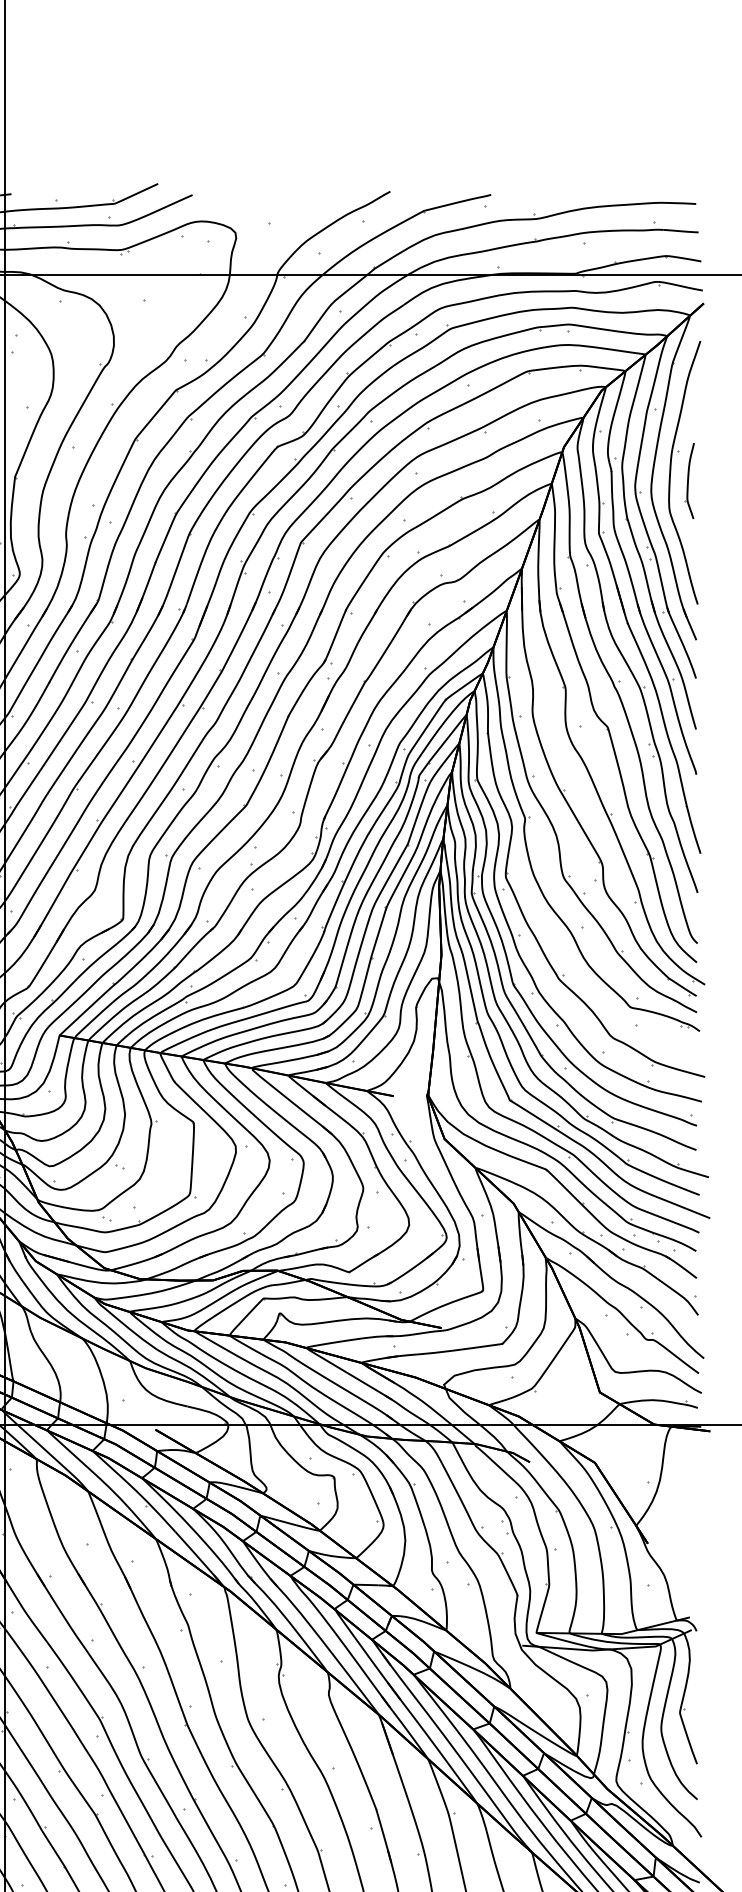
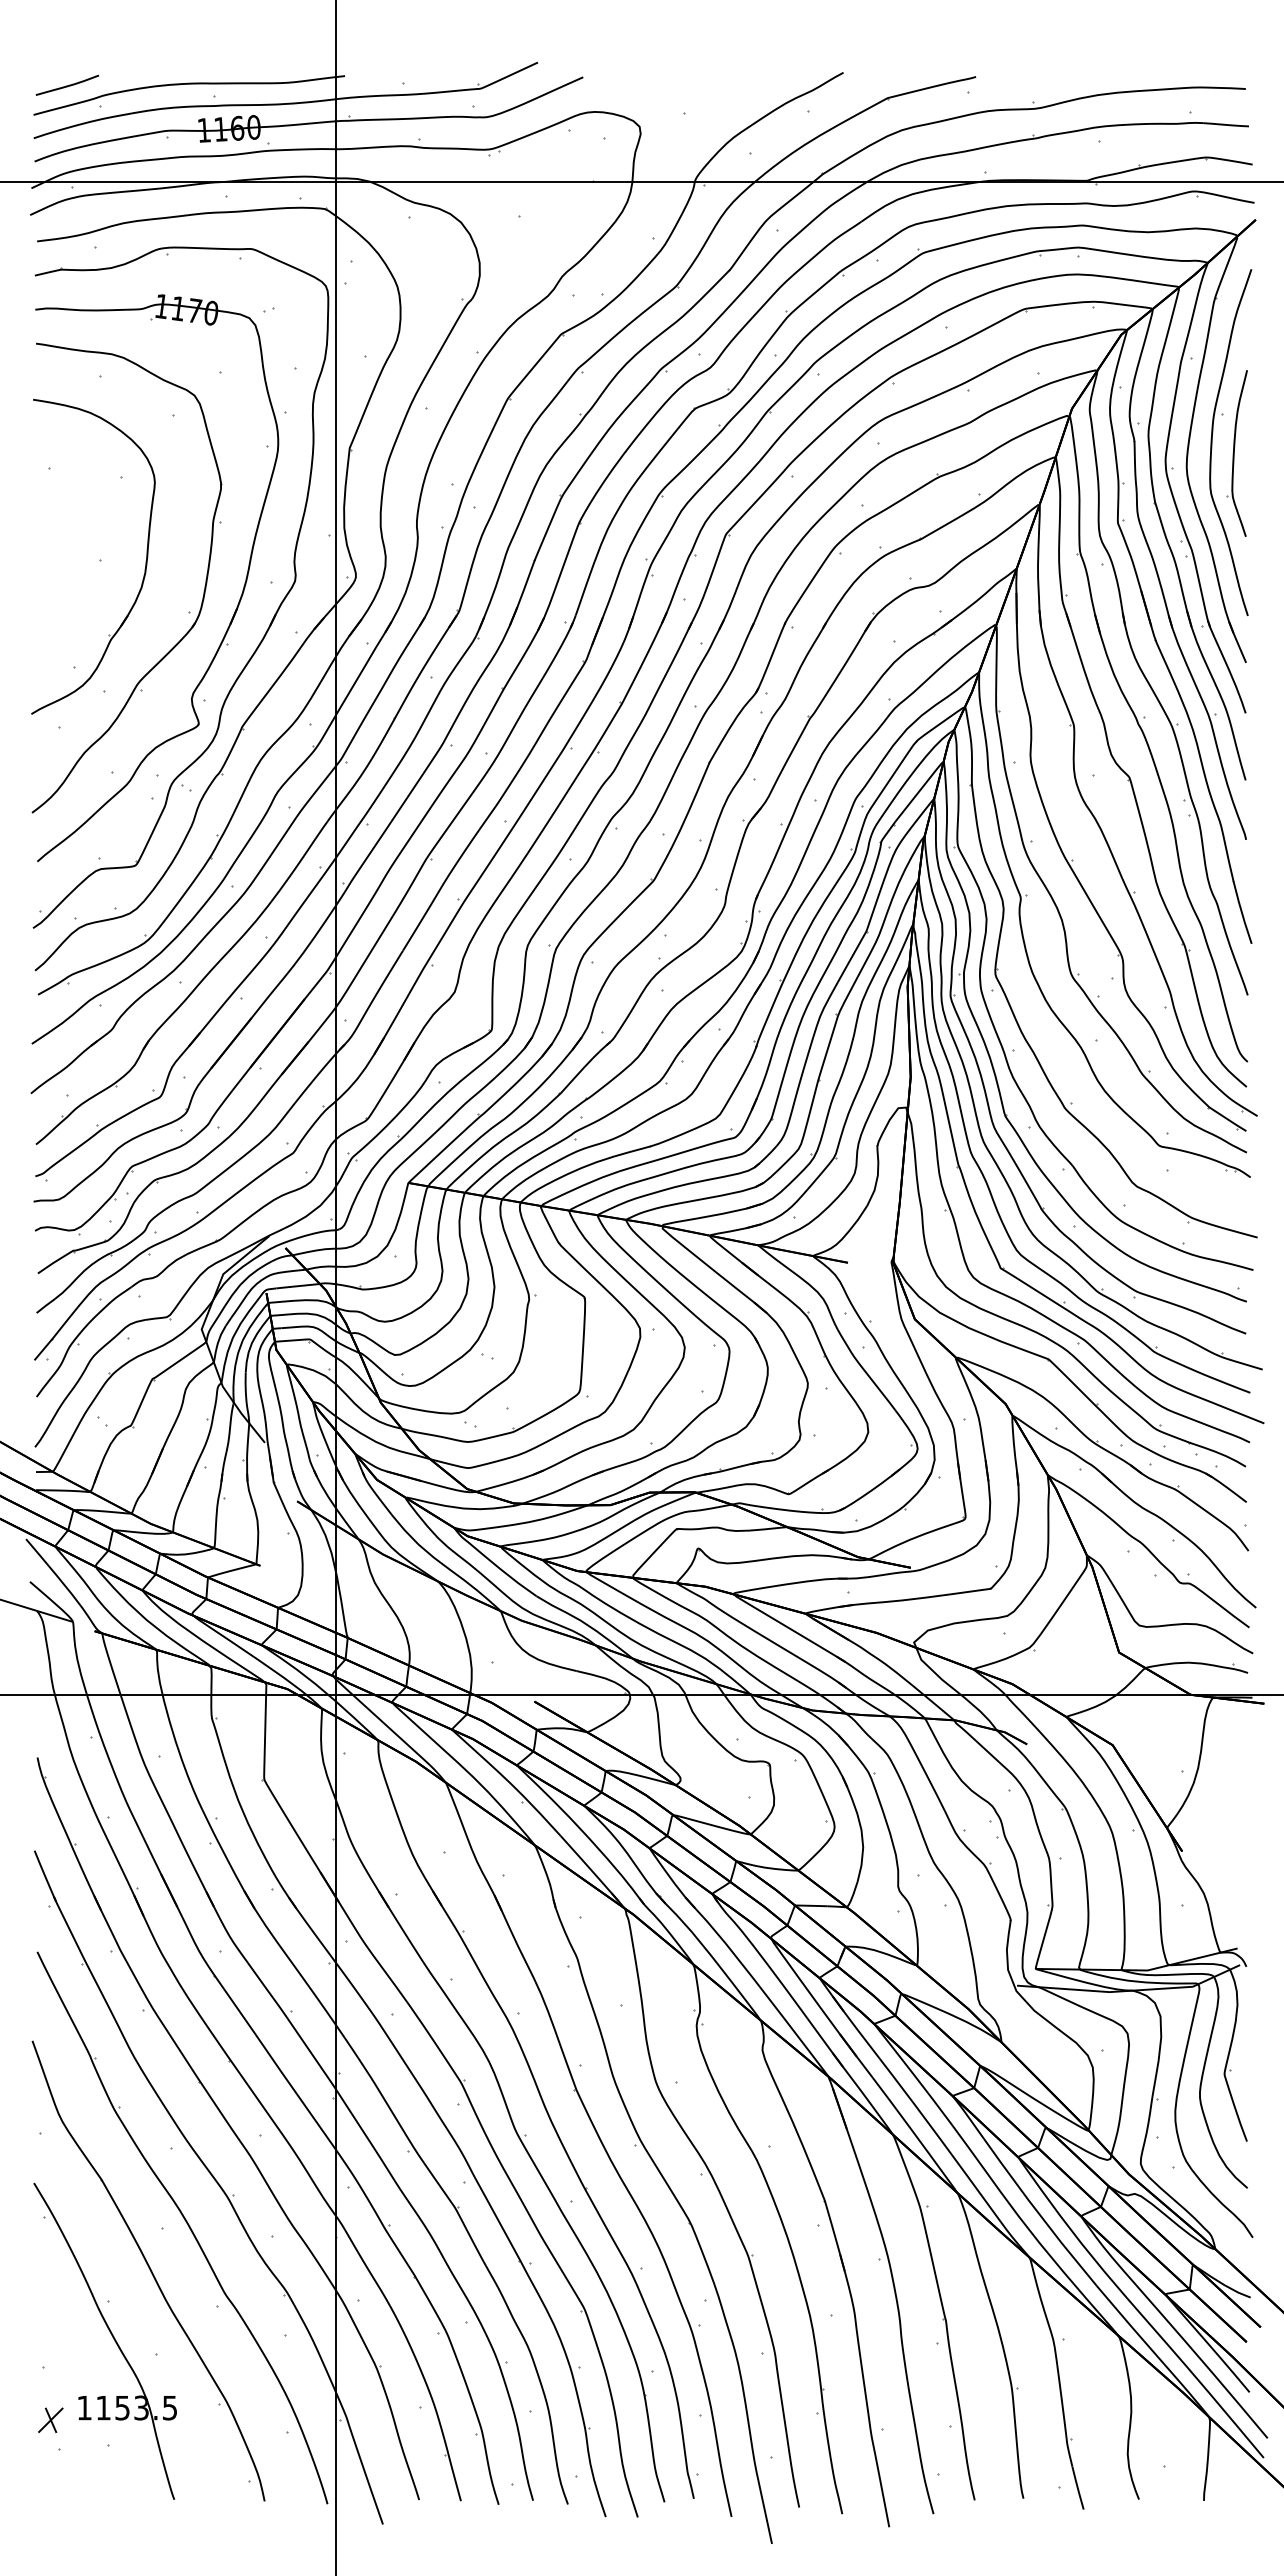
part: (689, 481) -> (1236, 453), size x1.67

